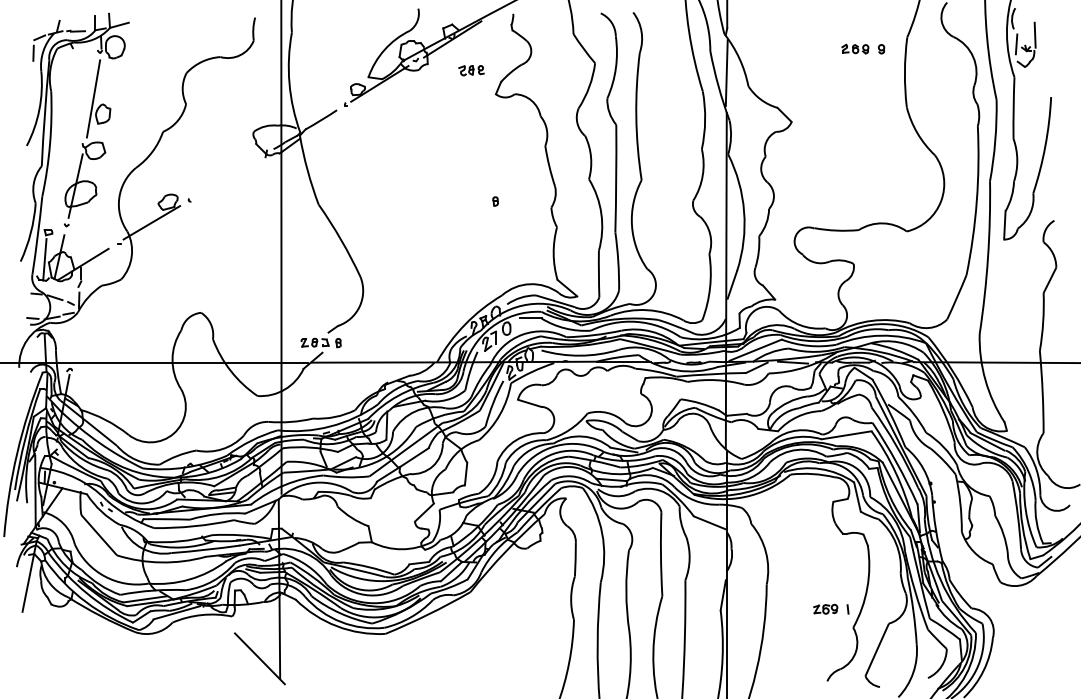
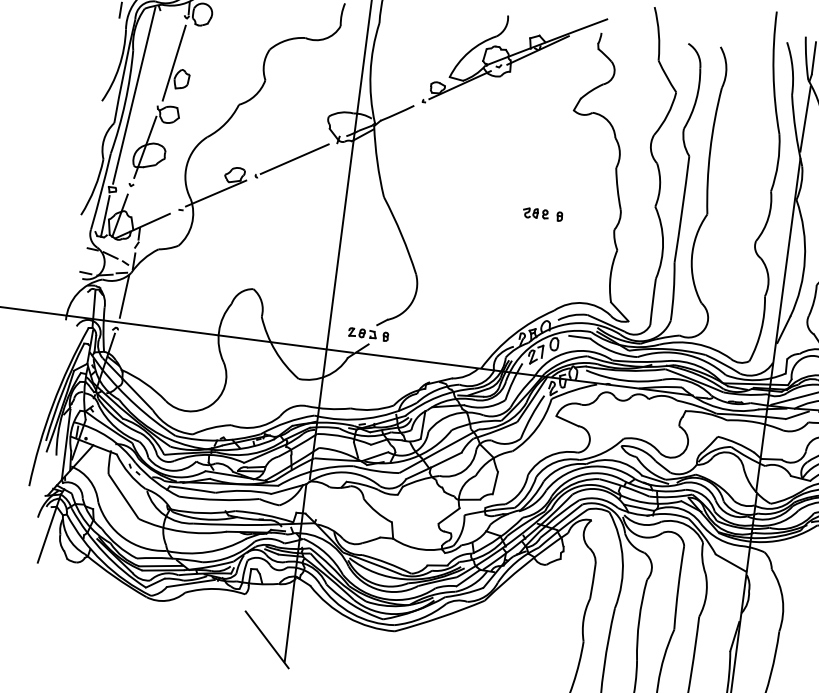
part: (471, 70) -> (535, 213), moved
line: (57, 136) -> (133, 95), added
line: (225, 178) -> (294, 159), added
line: (74, 336) -> (124, 296), added

